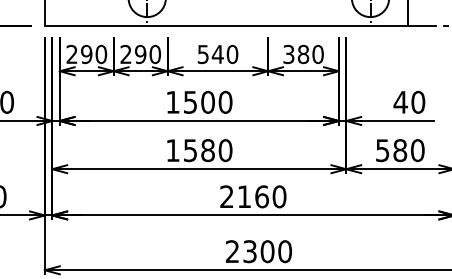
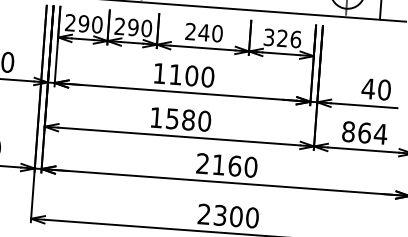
text: (202, 54) -> (190, 31), 540 -> 240
text: (310, 54) -> (288, 38), 380 -> 326
text: (190, 102) -> (175, 74), 1500 -> 1100
text: (400, 150) -> (364, 132), 580 -> 864

